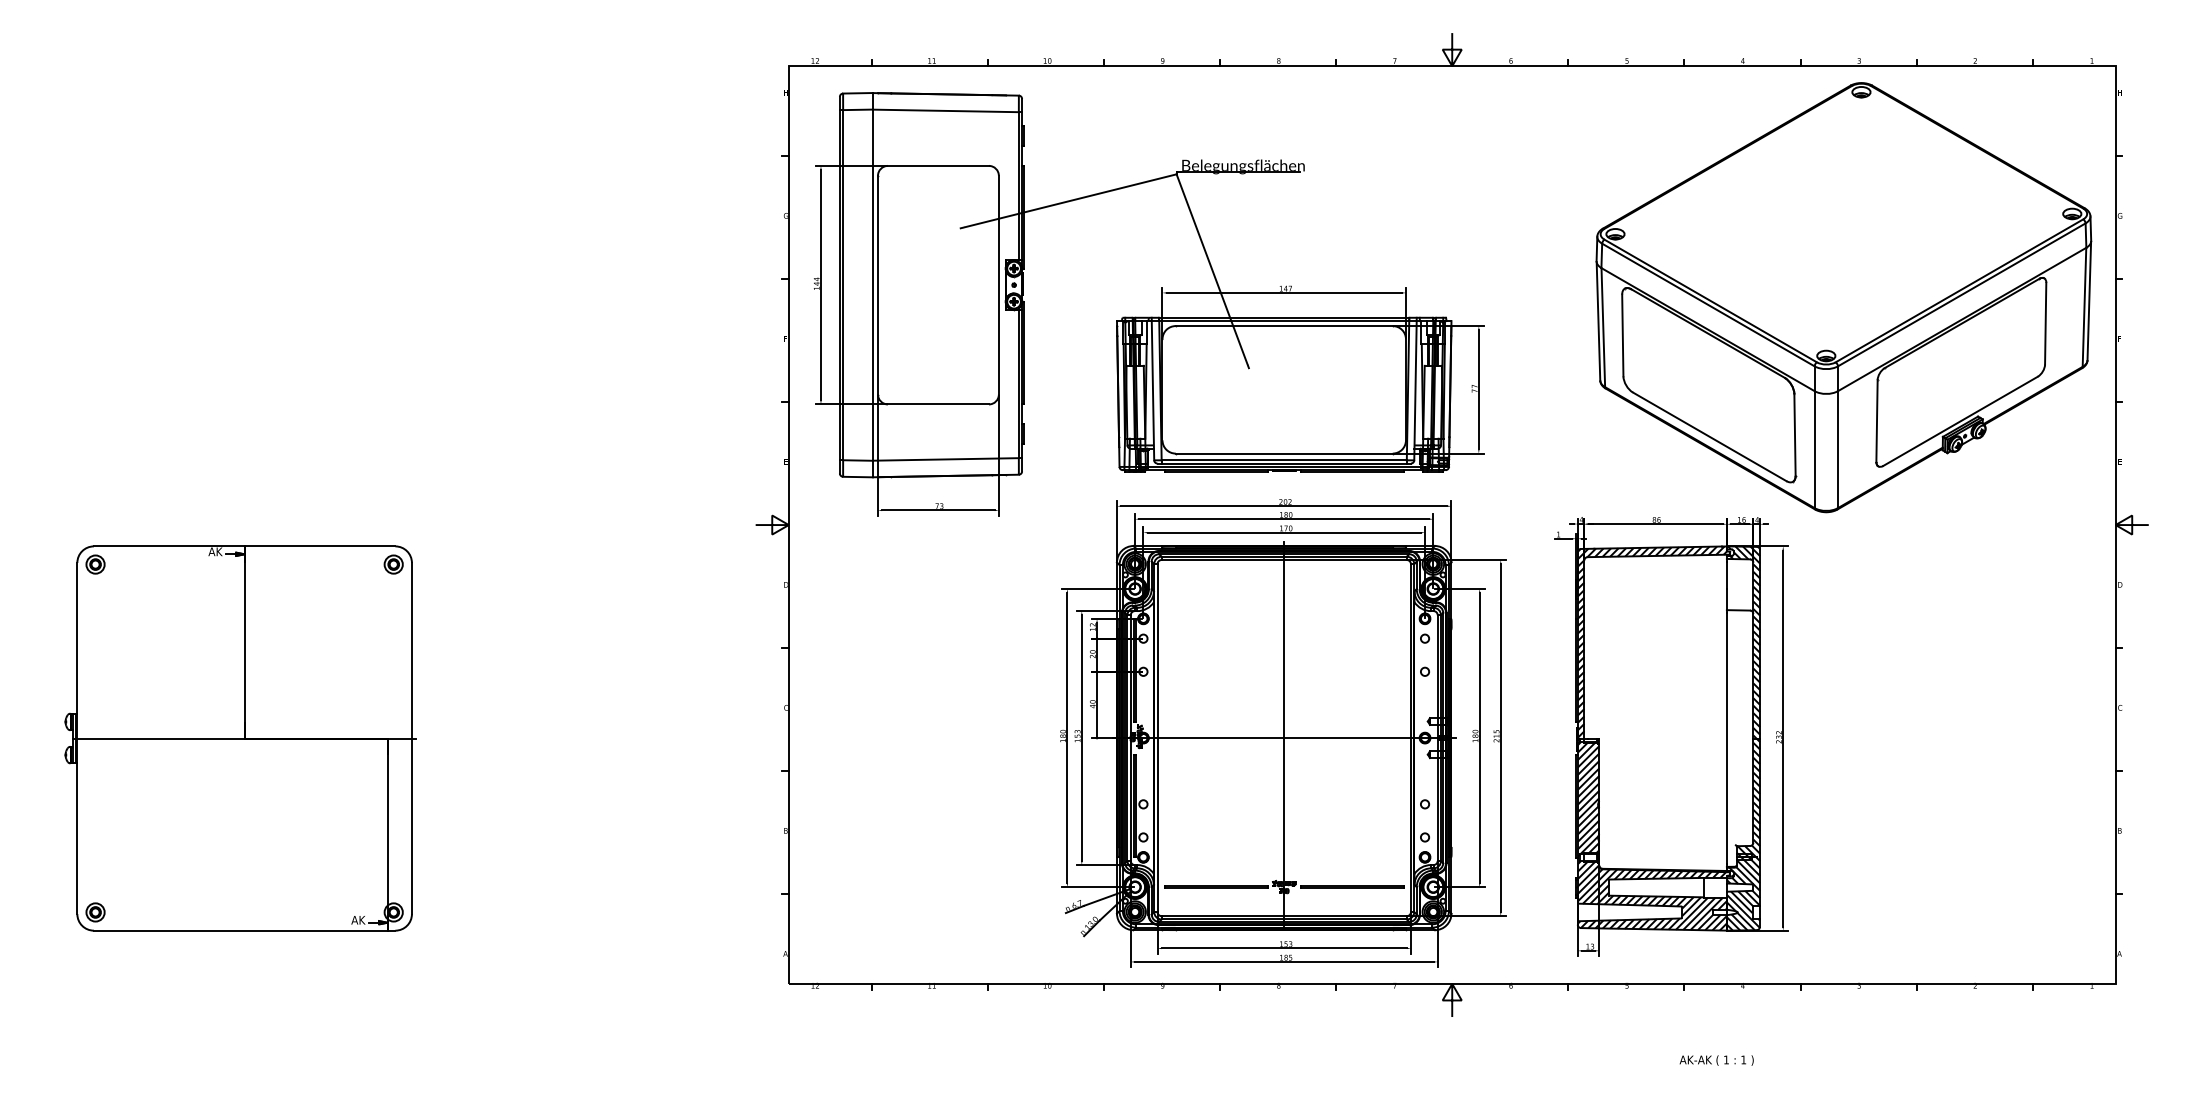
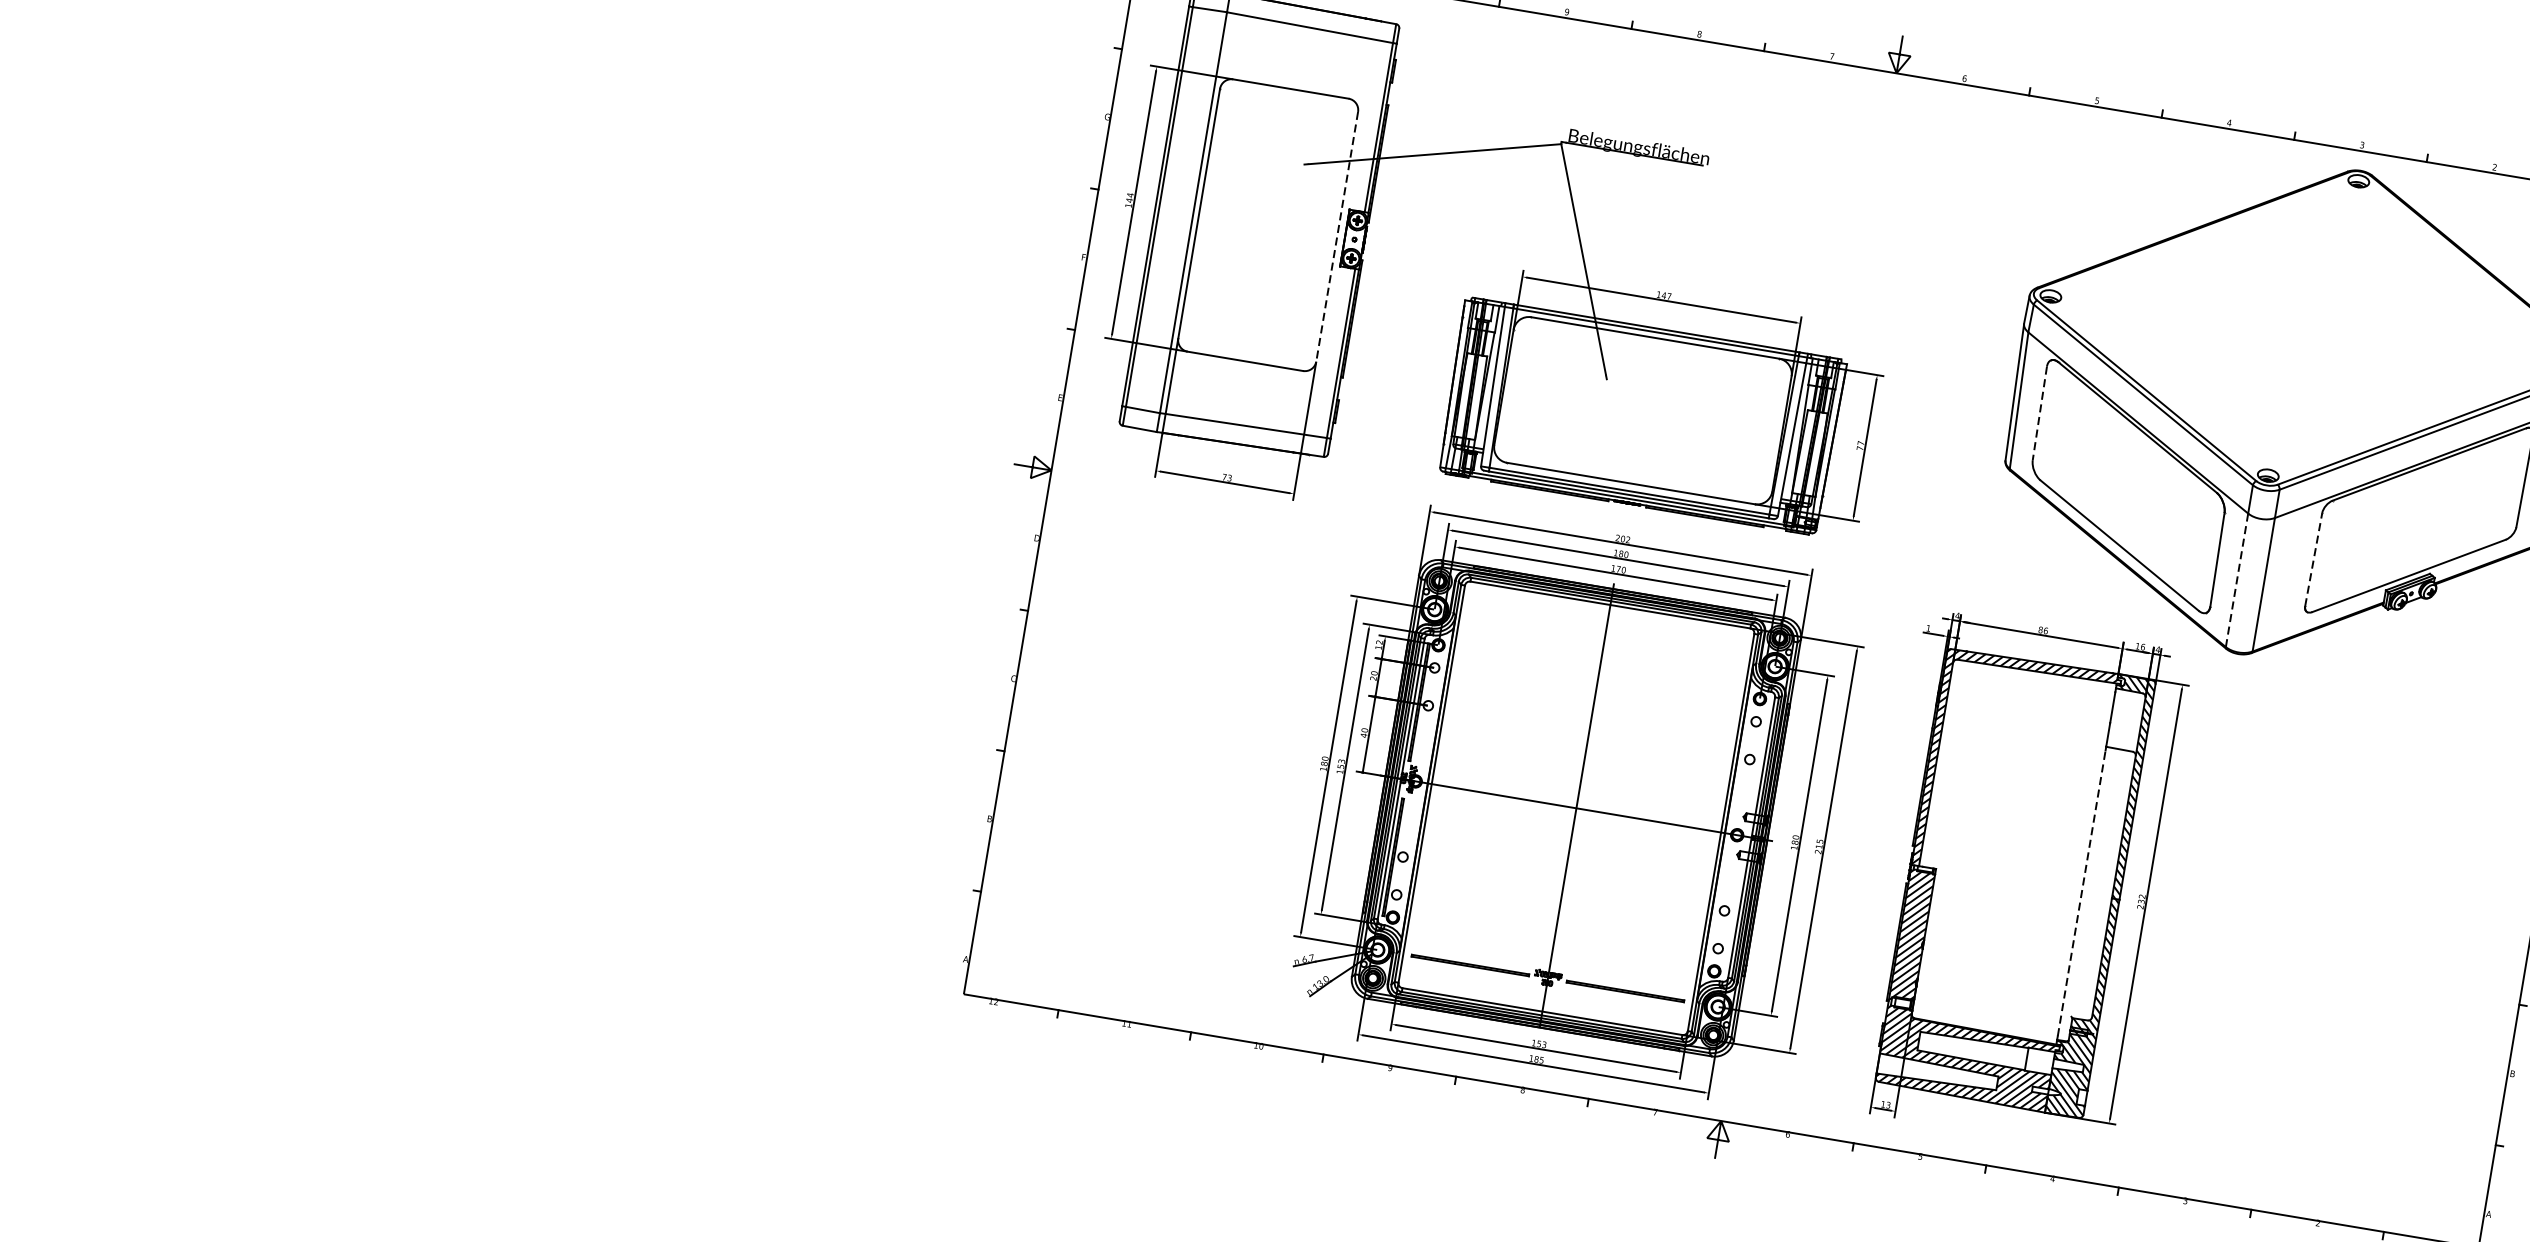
line: (998, 285) -> (1336, 237), solid -> dashed
line: (1622, 335) -> (2039, 413), solid -> dashed
line: (1877, 421) -> (2314, 560), solid -> dashed
line: (1814, 450) -> (2236, 581), solid -> dashed
part: (240, 738) -> (384, 609), removed
line: (1726, 738) -> (2081, 893), solid -> dashed

